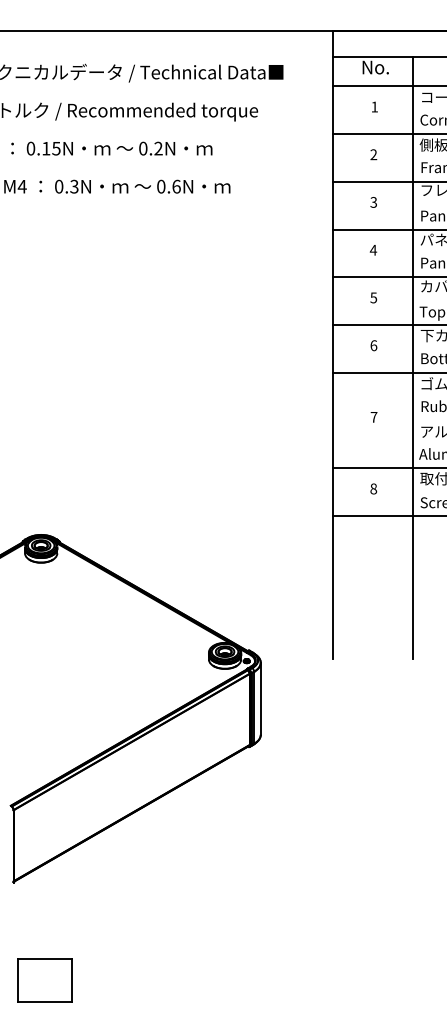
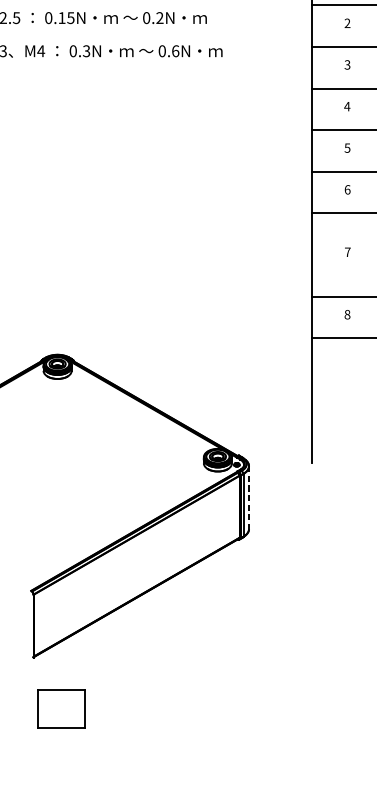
line: (260, 698) -> (248, 497), solid -> dashed
part: (44, 980) -> (60, 709), moved

